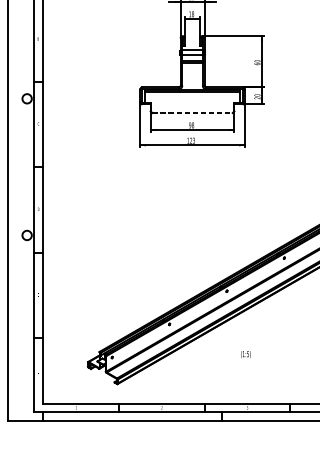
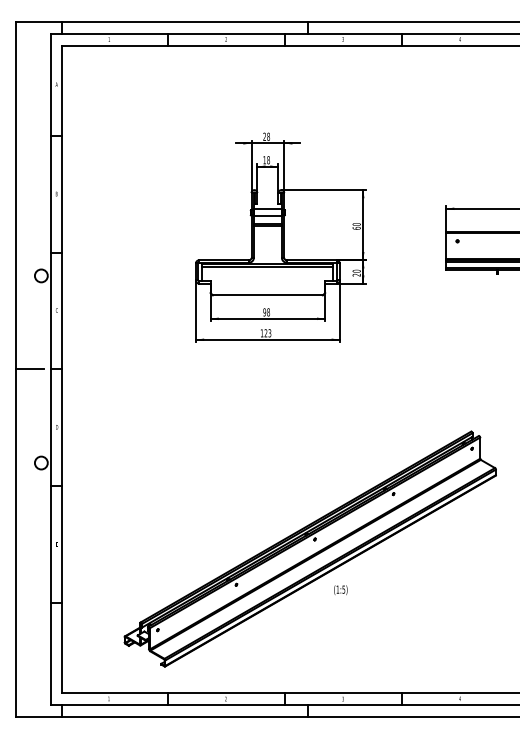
line: (192, 113) -> (267, 295), dashed -> solid
line: (18, 167) -> (29, 369), added
text: (245, 354) -> (340, 590), moved

